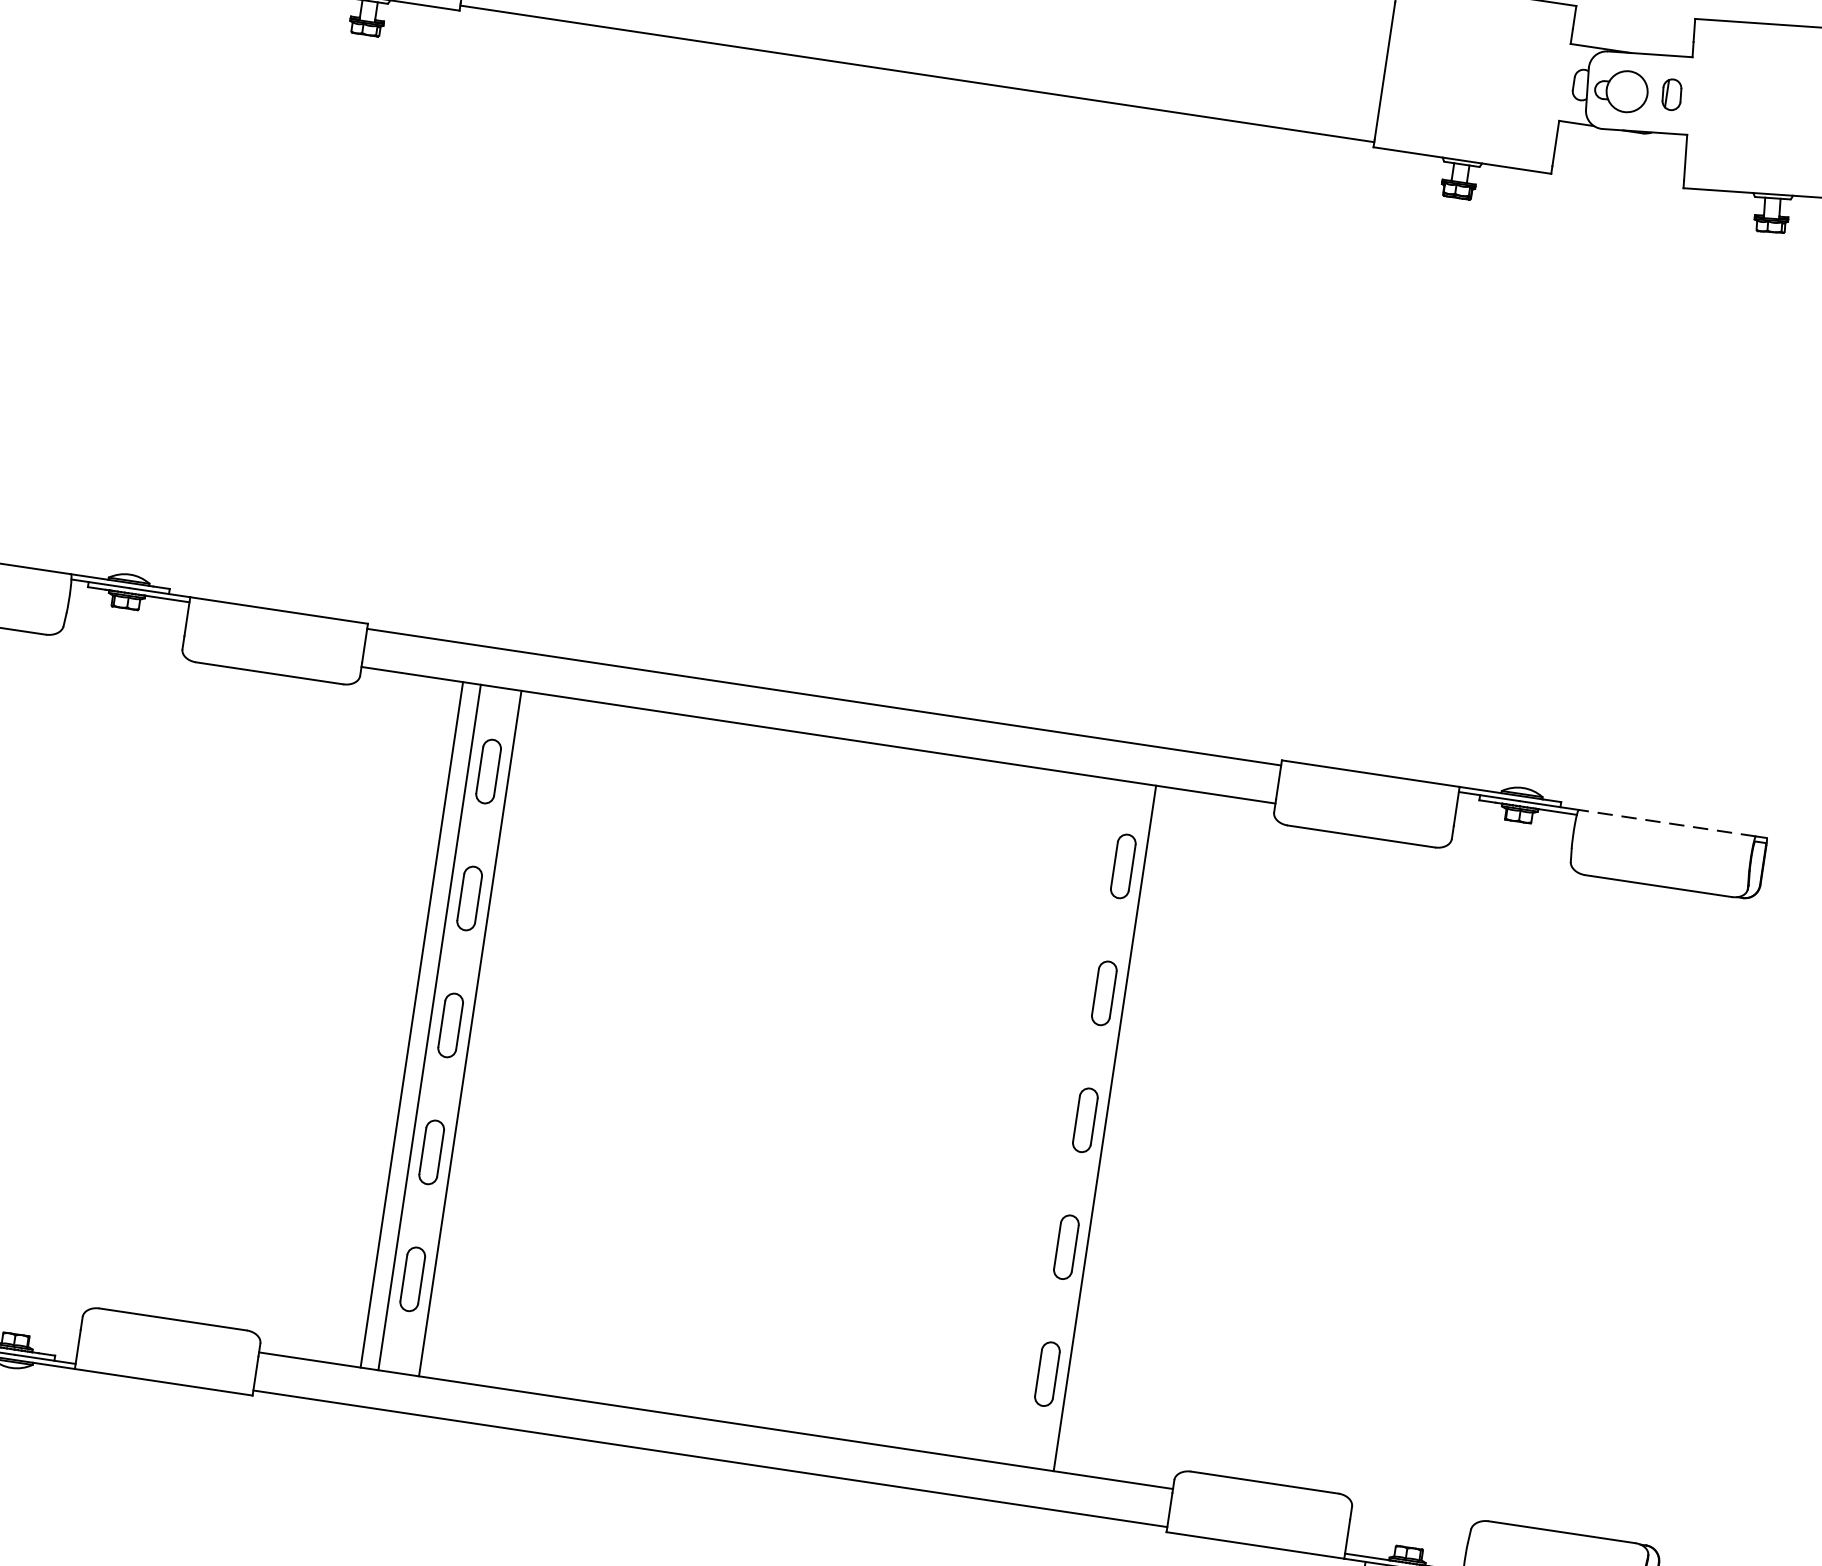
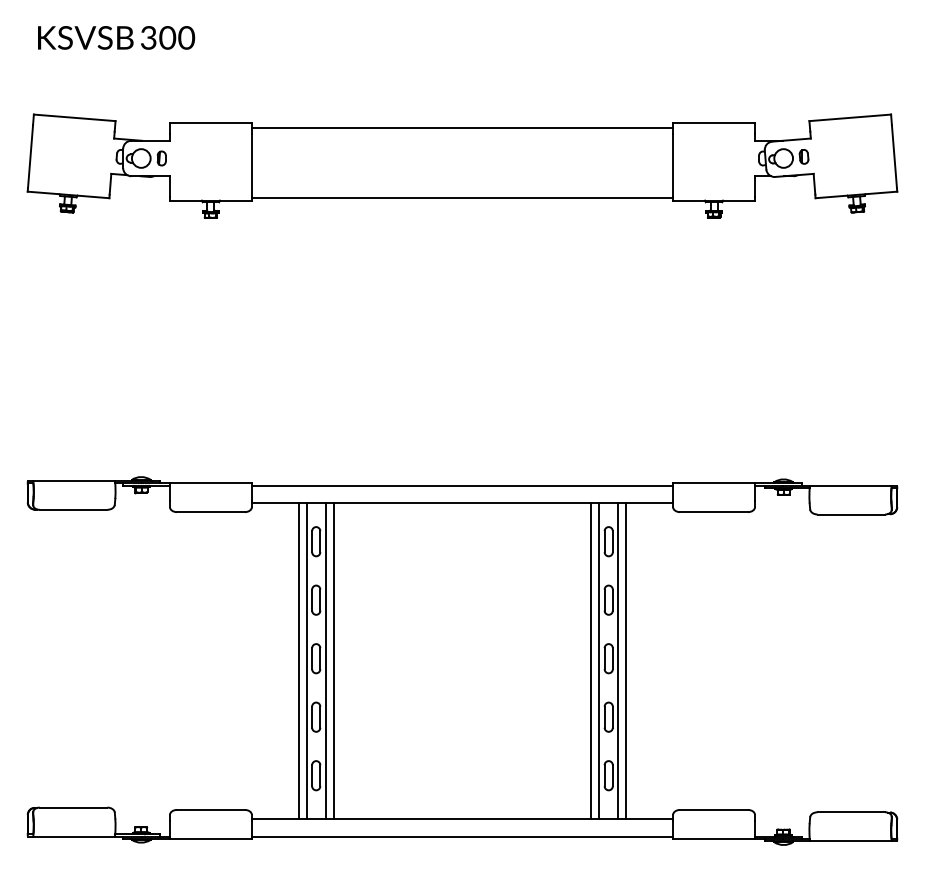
line: (1668, 823) -> (851, 485), dashed -> solid
line: (487, 1037) -> (333, 661), added
line: (1047, 1120) -> (591, 661), added
line: (1064, 1123) -> (599, 661), added
line: (1122, 1132) -> (626, 661), added

